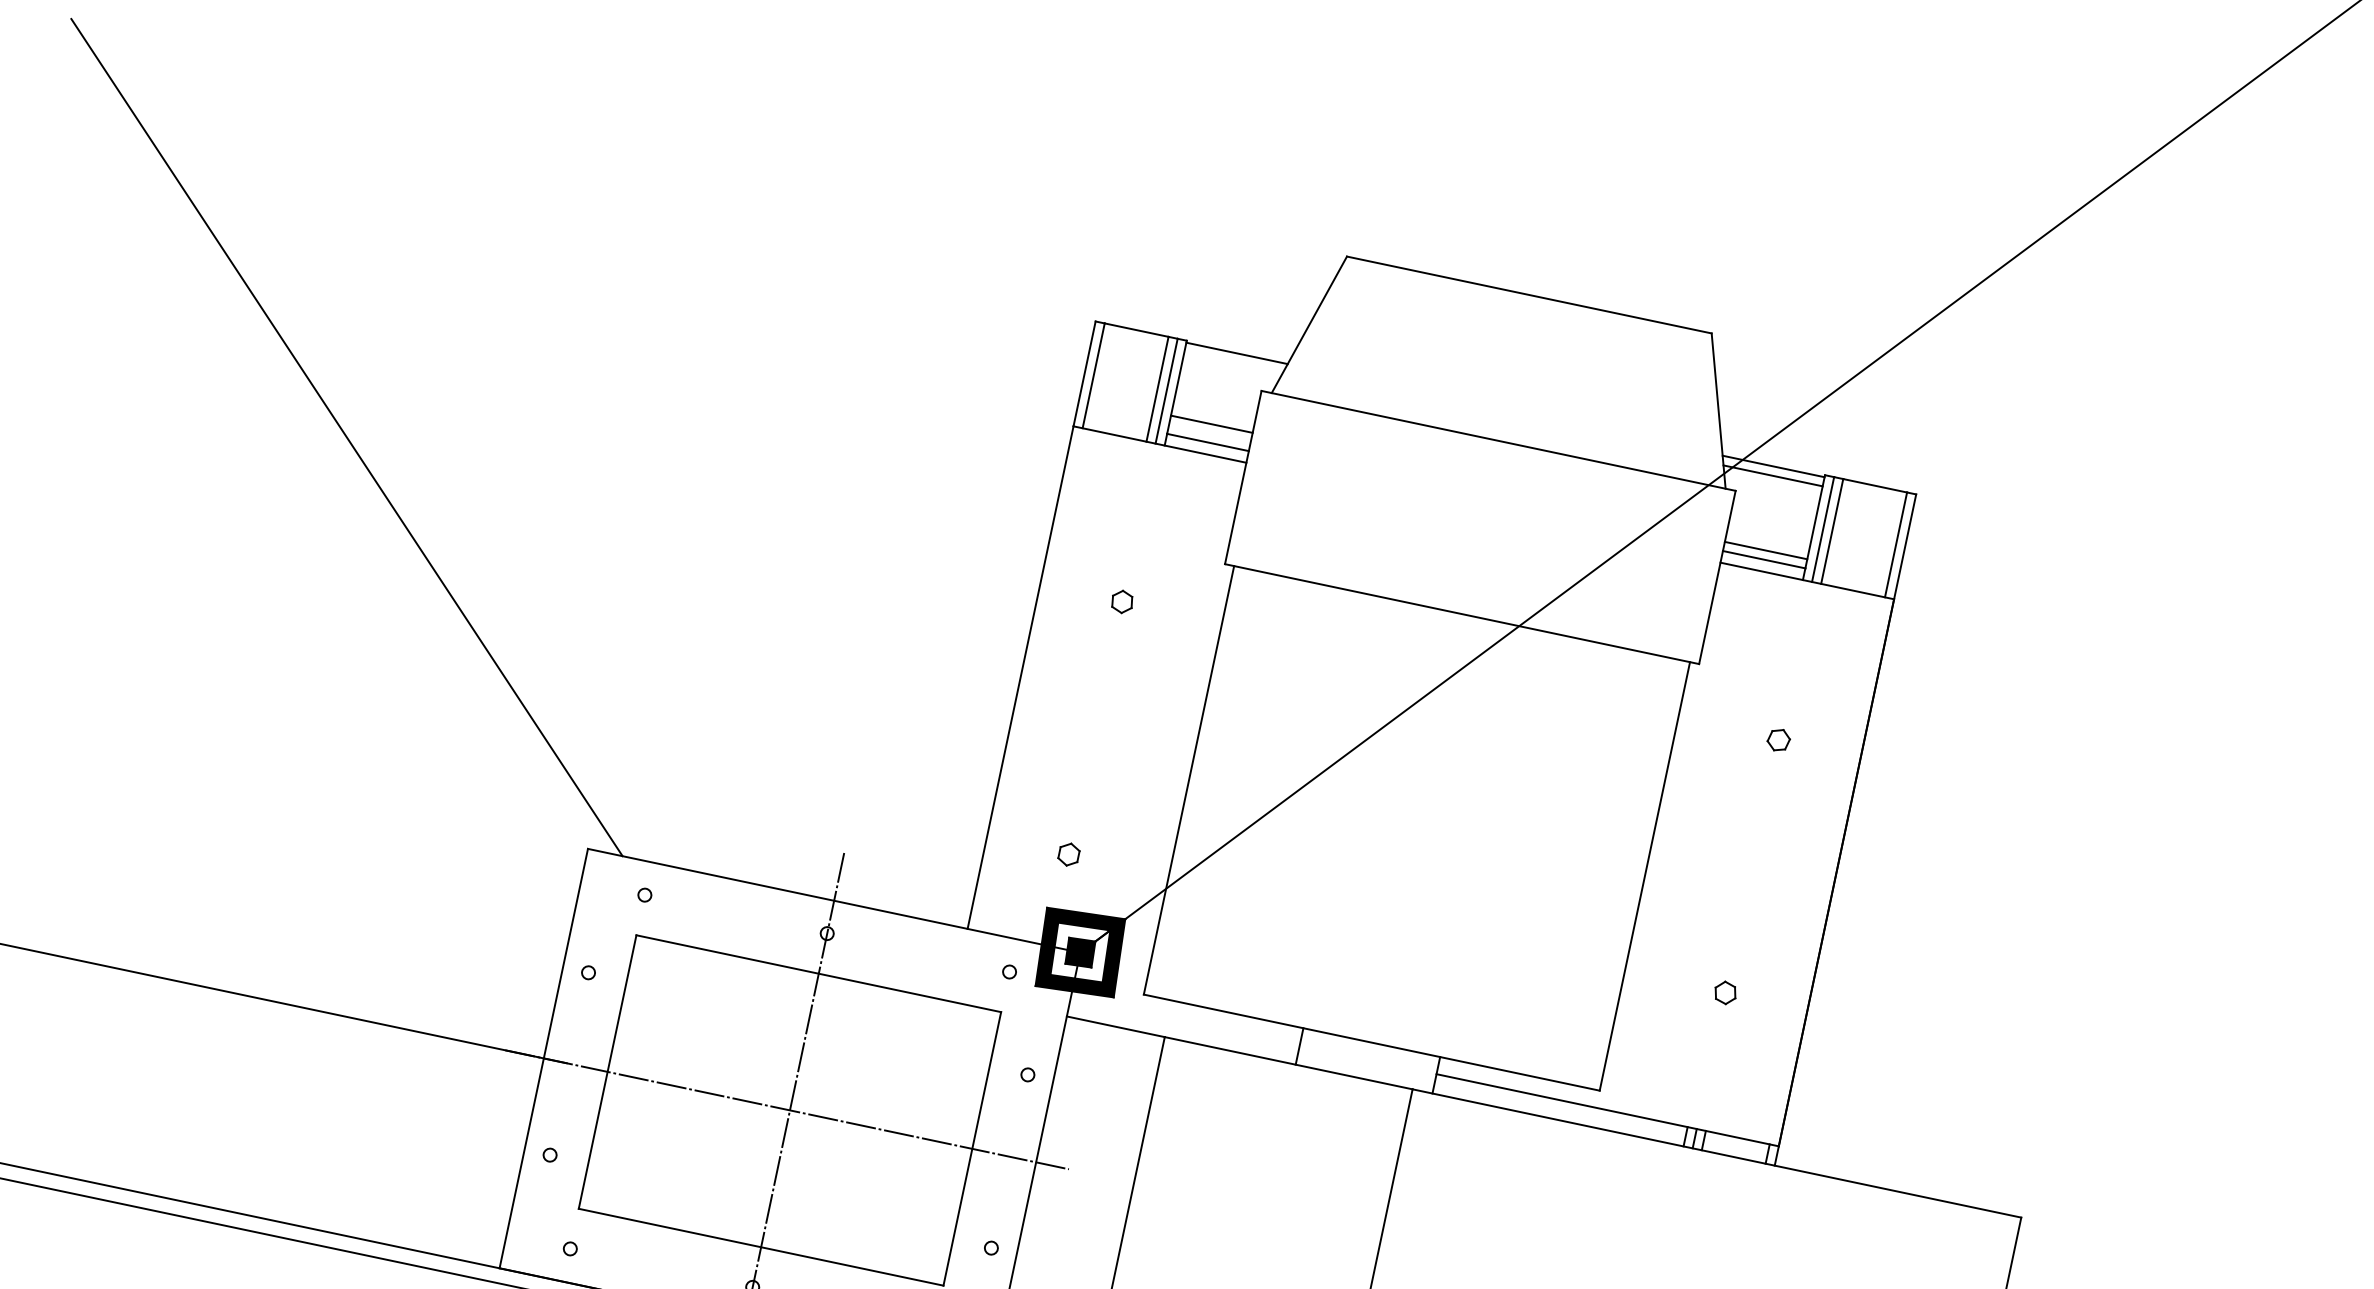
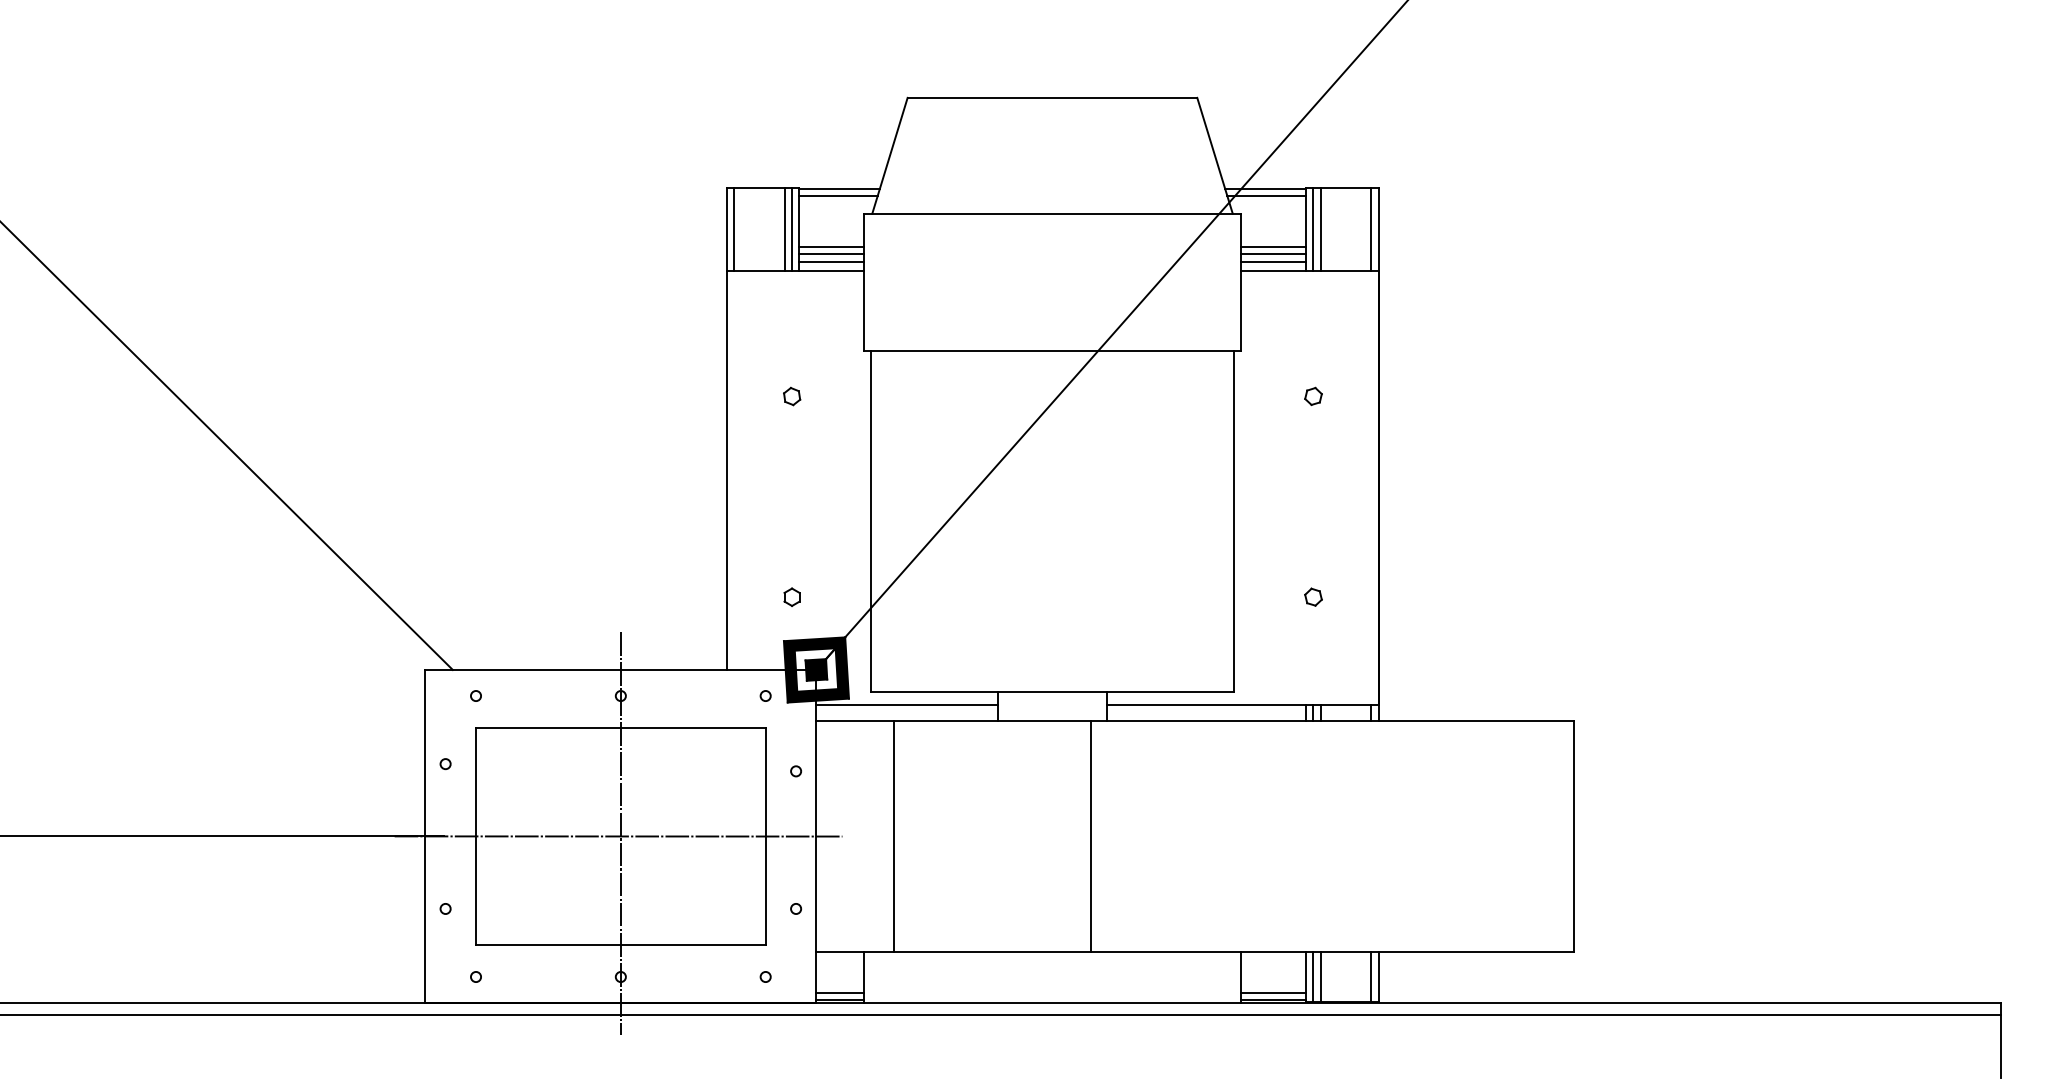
line: (1233, 362) -> (838, 196), added
line: (1209, 433) -> (831, 254), added
line: (1767, 542) -> (1273, 247), added
line: (1185, 1021) -> (907, 705), added

